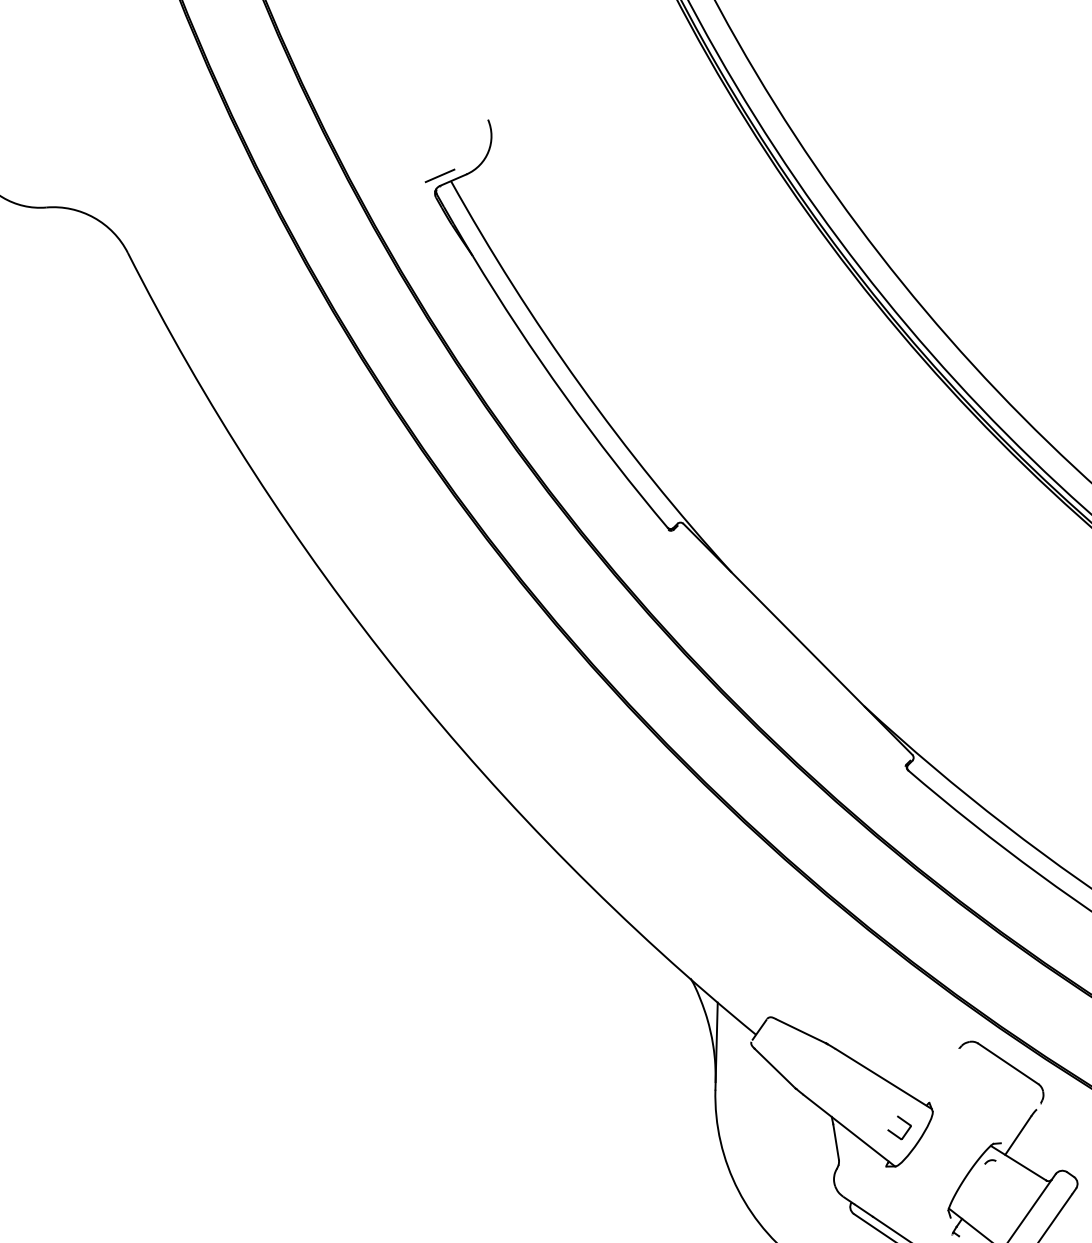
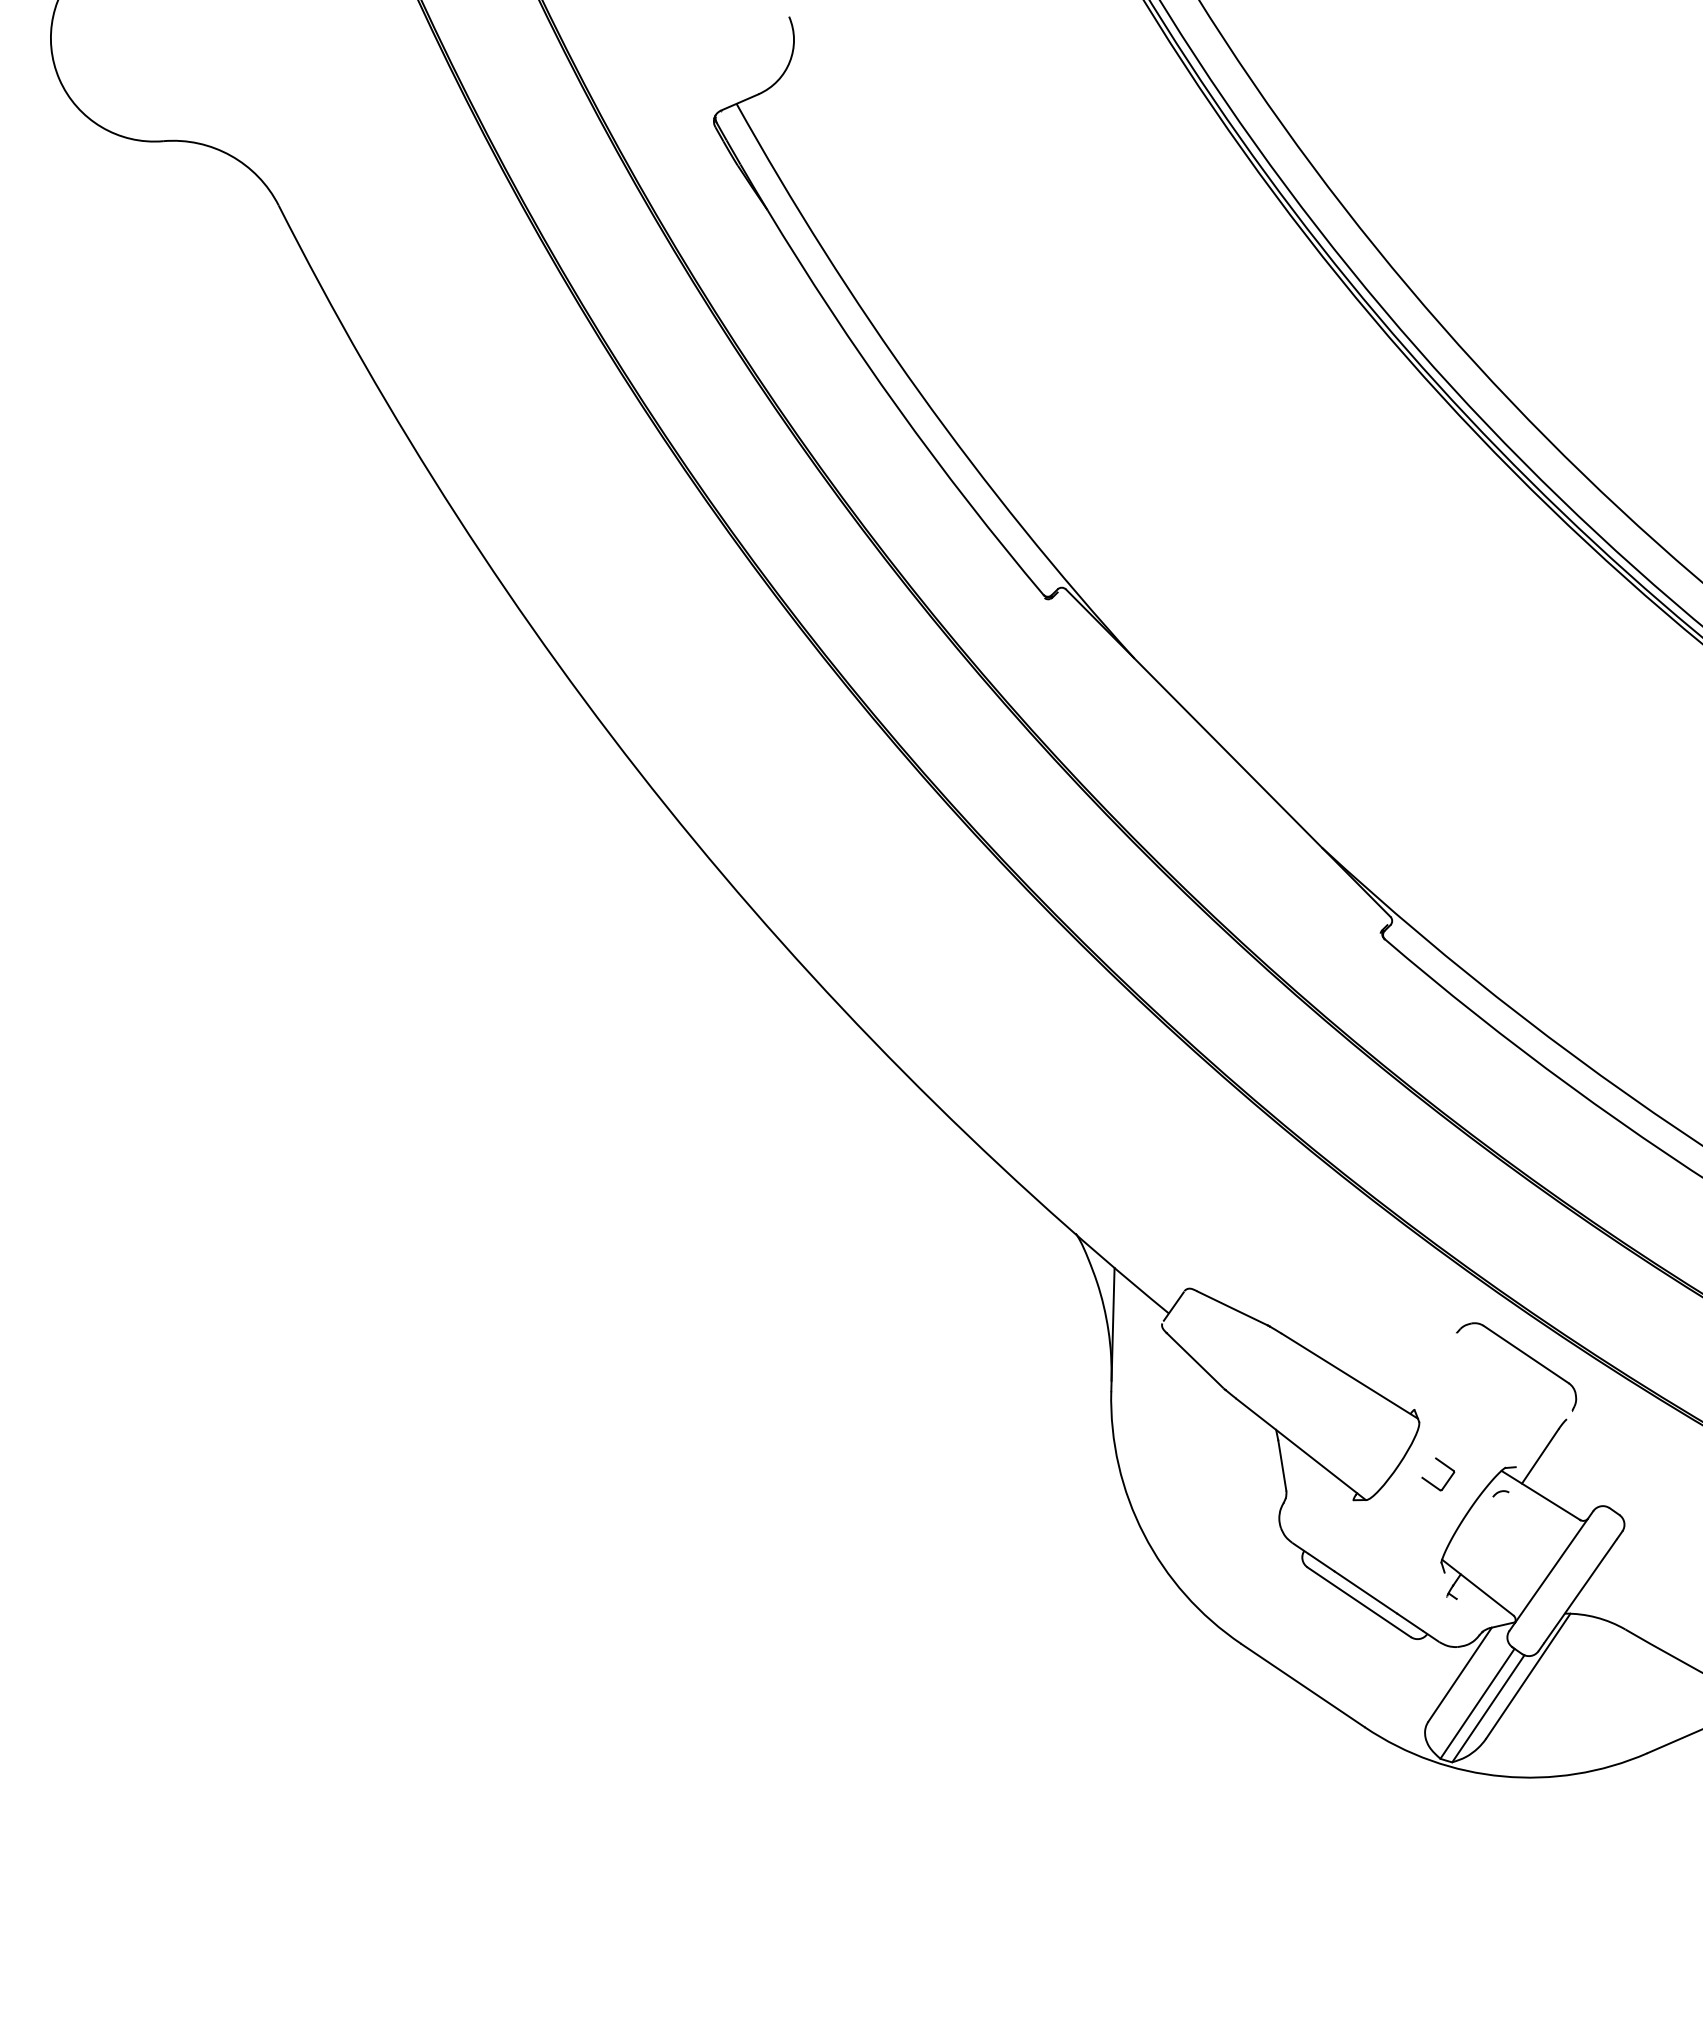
line: (439, 175) -> (720, 96), removed
part: (904, 1122) -> (1445, 1466), moved

